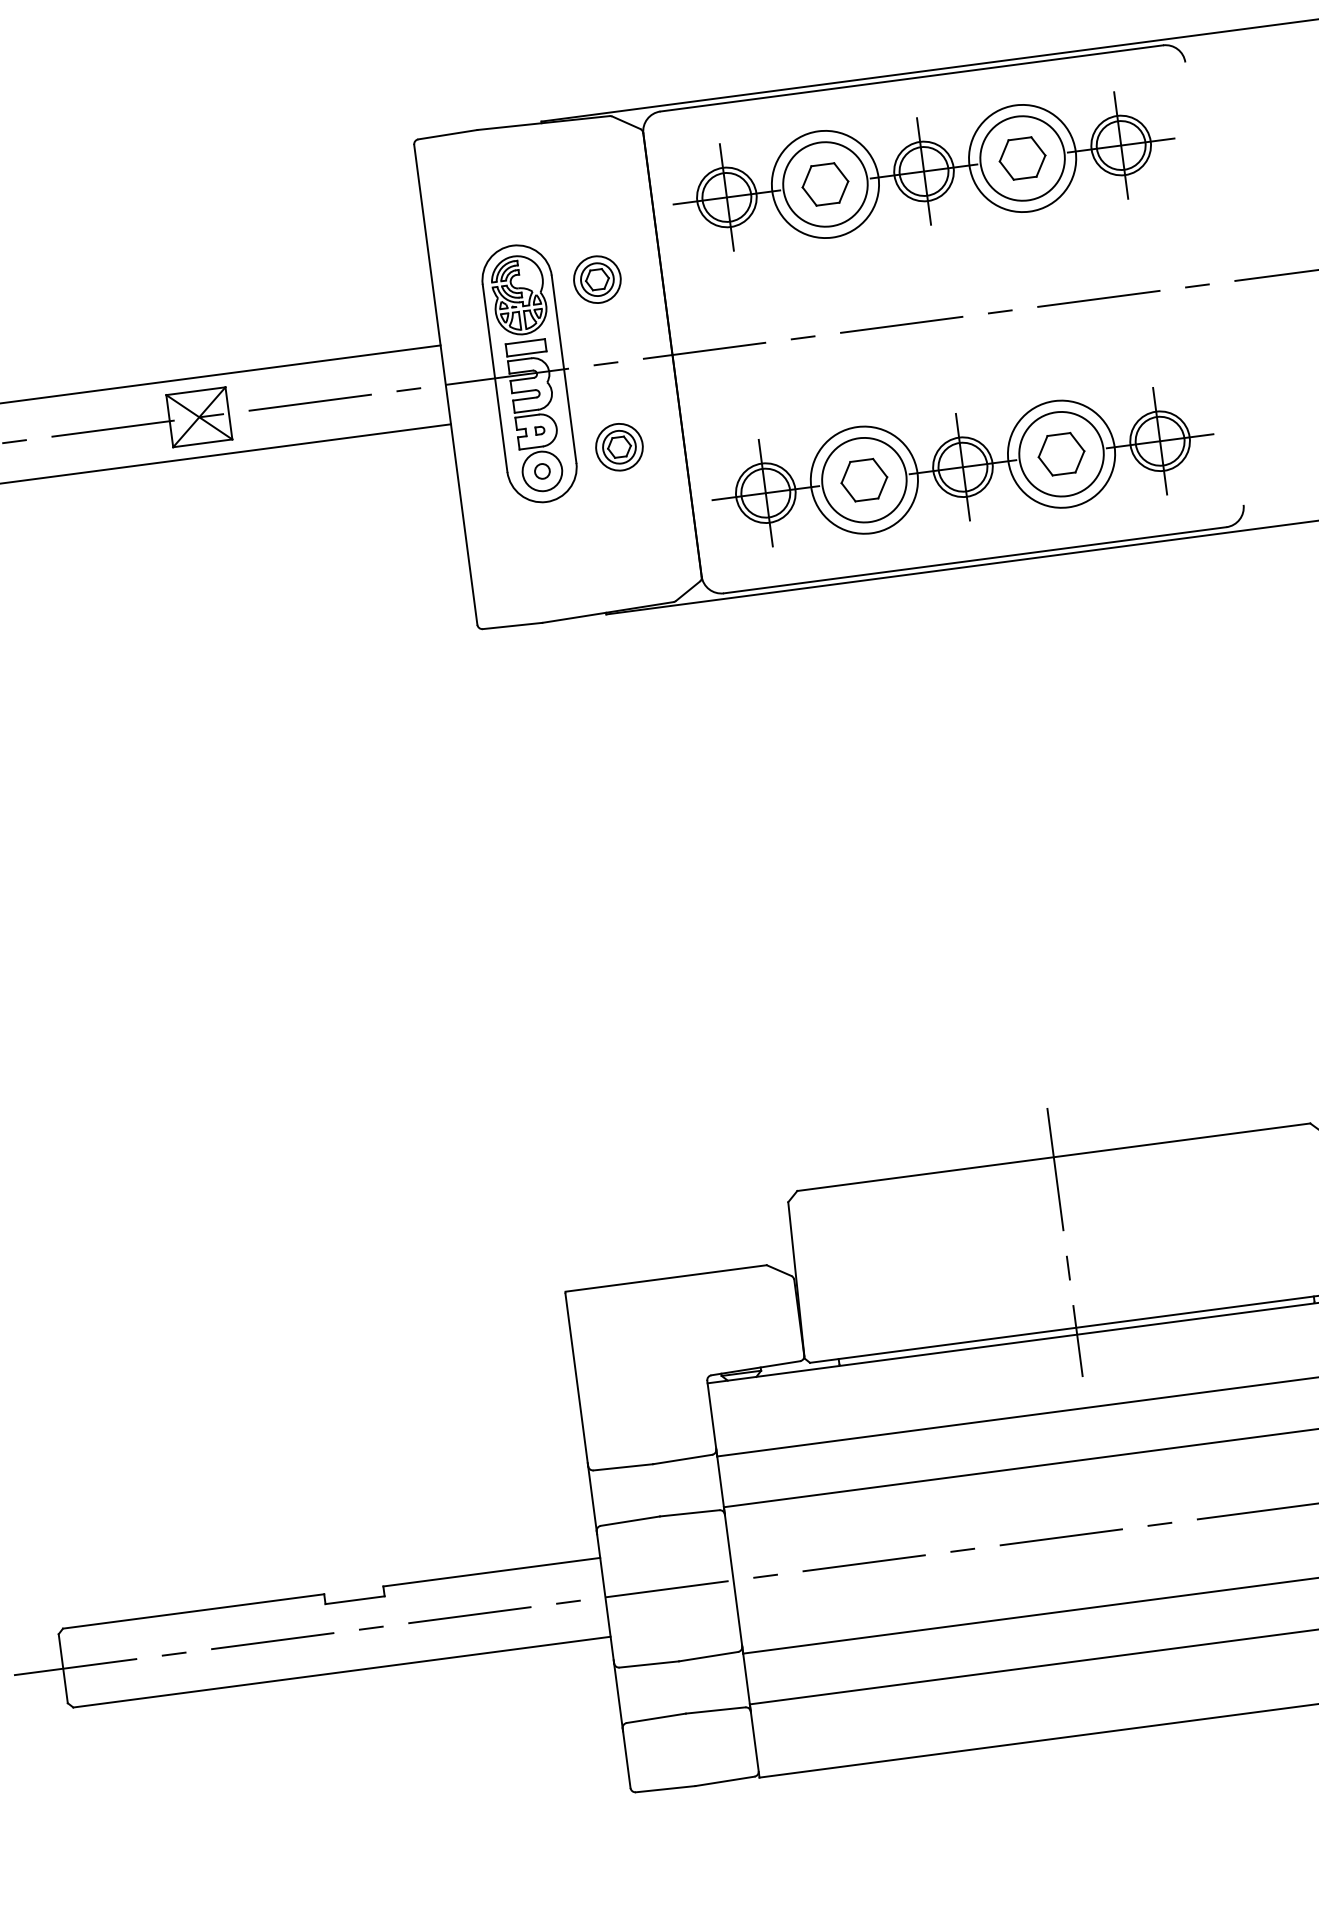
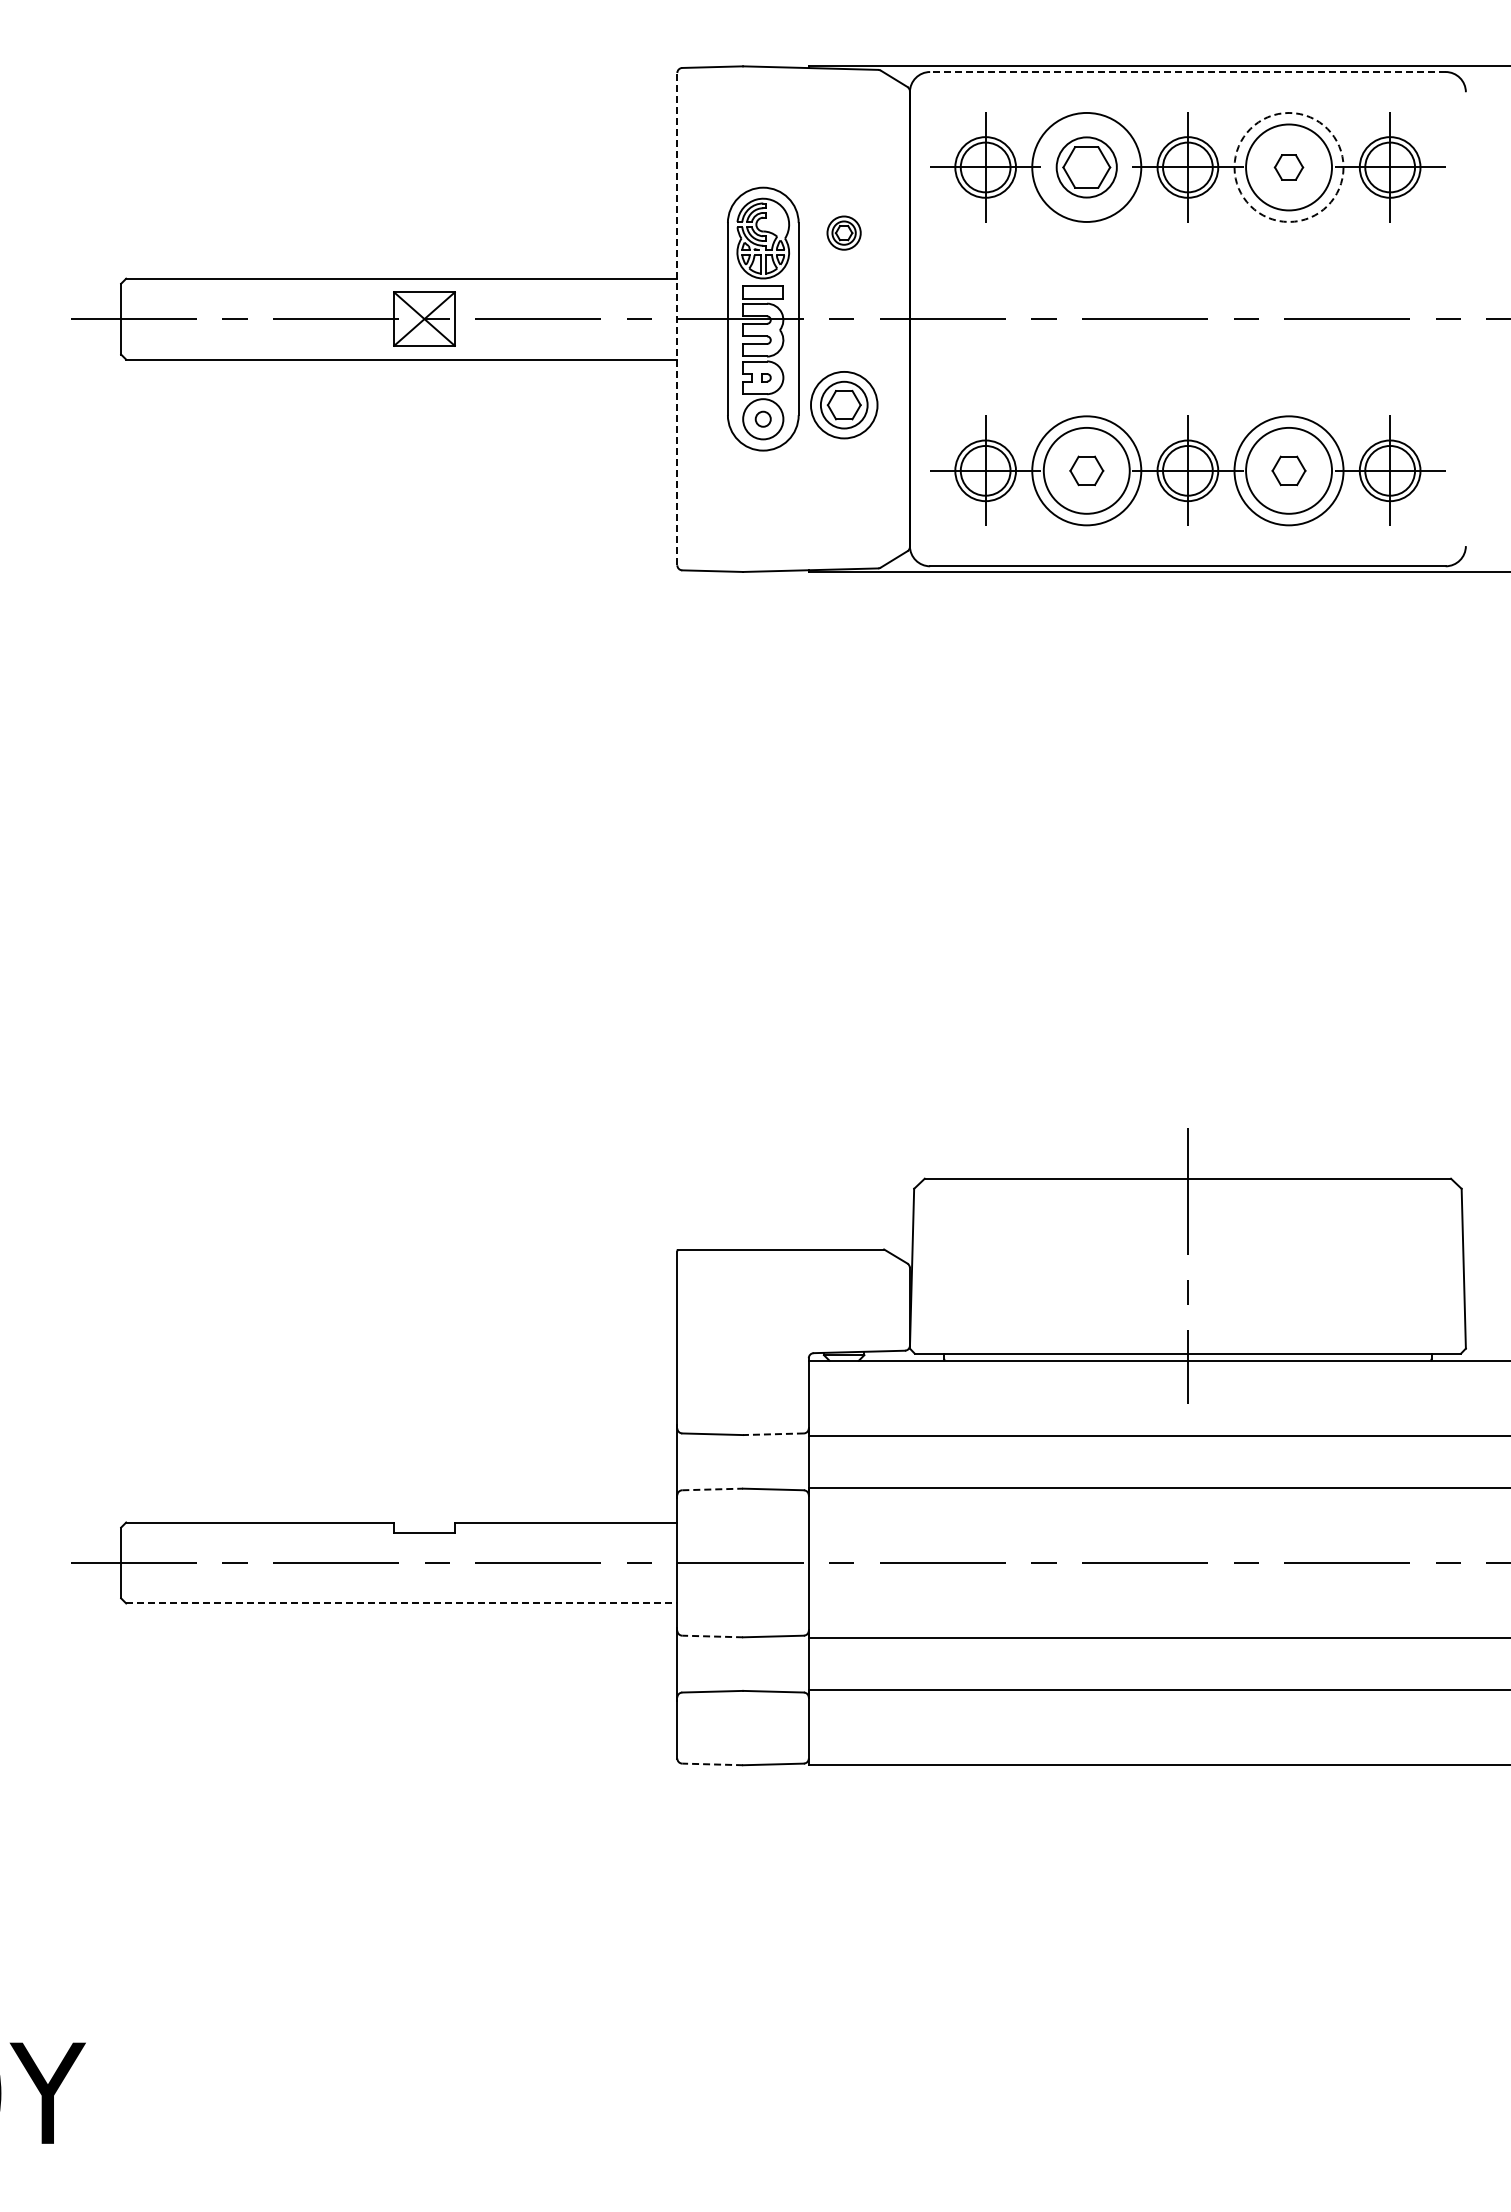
line: (911, 78) -> (1187, 72), solid -> dashed
circle: (1021, 157) -> (1288, 166), solid -> dashed
part: (1022, 158) -> (1288, 167), size x0.6
circle: (825, 184) -> (1086, 167), size x0.7
part: (596, 279) -> (843, 232), size x0.7
line: (445, 384) -> (677, 318), solid -> dashed
part: (618, 446) -> (843, 404), size x1.4
part: (1060, 453) -> (1288, 470), size x0.7
part: (864, 479) -> (1086, 470), size x0.7
line: (682, 1459) -> (773, 1434), solid -> dashed
line: (631, 1521) -> (713, 1489), solid -> dashed
line: (649, 1664) -> (712, 1636), solid -> dashed
line: (341, 1672) -> (401, 1603), solid -> dashed
line: (665, 1789) -> (712, 1764), solid -> dashed

